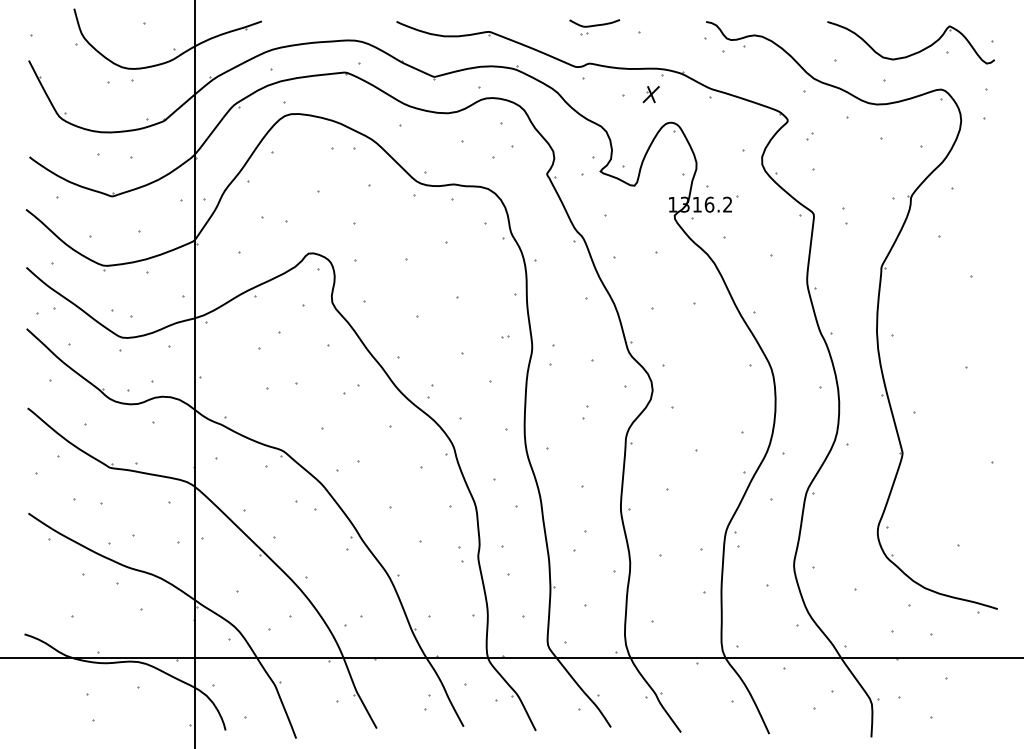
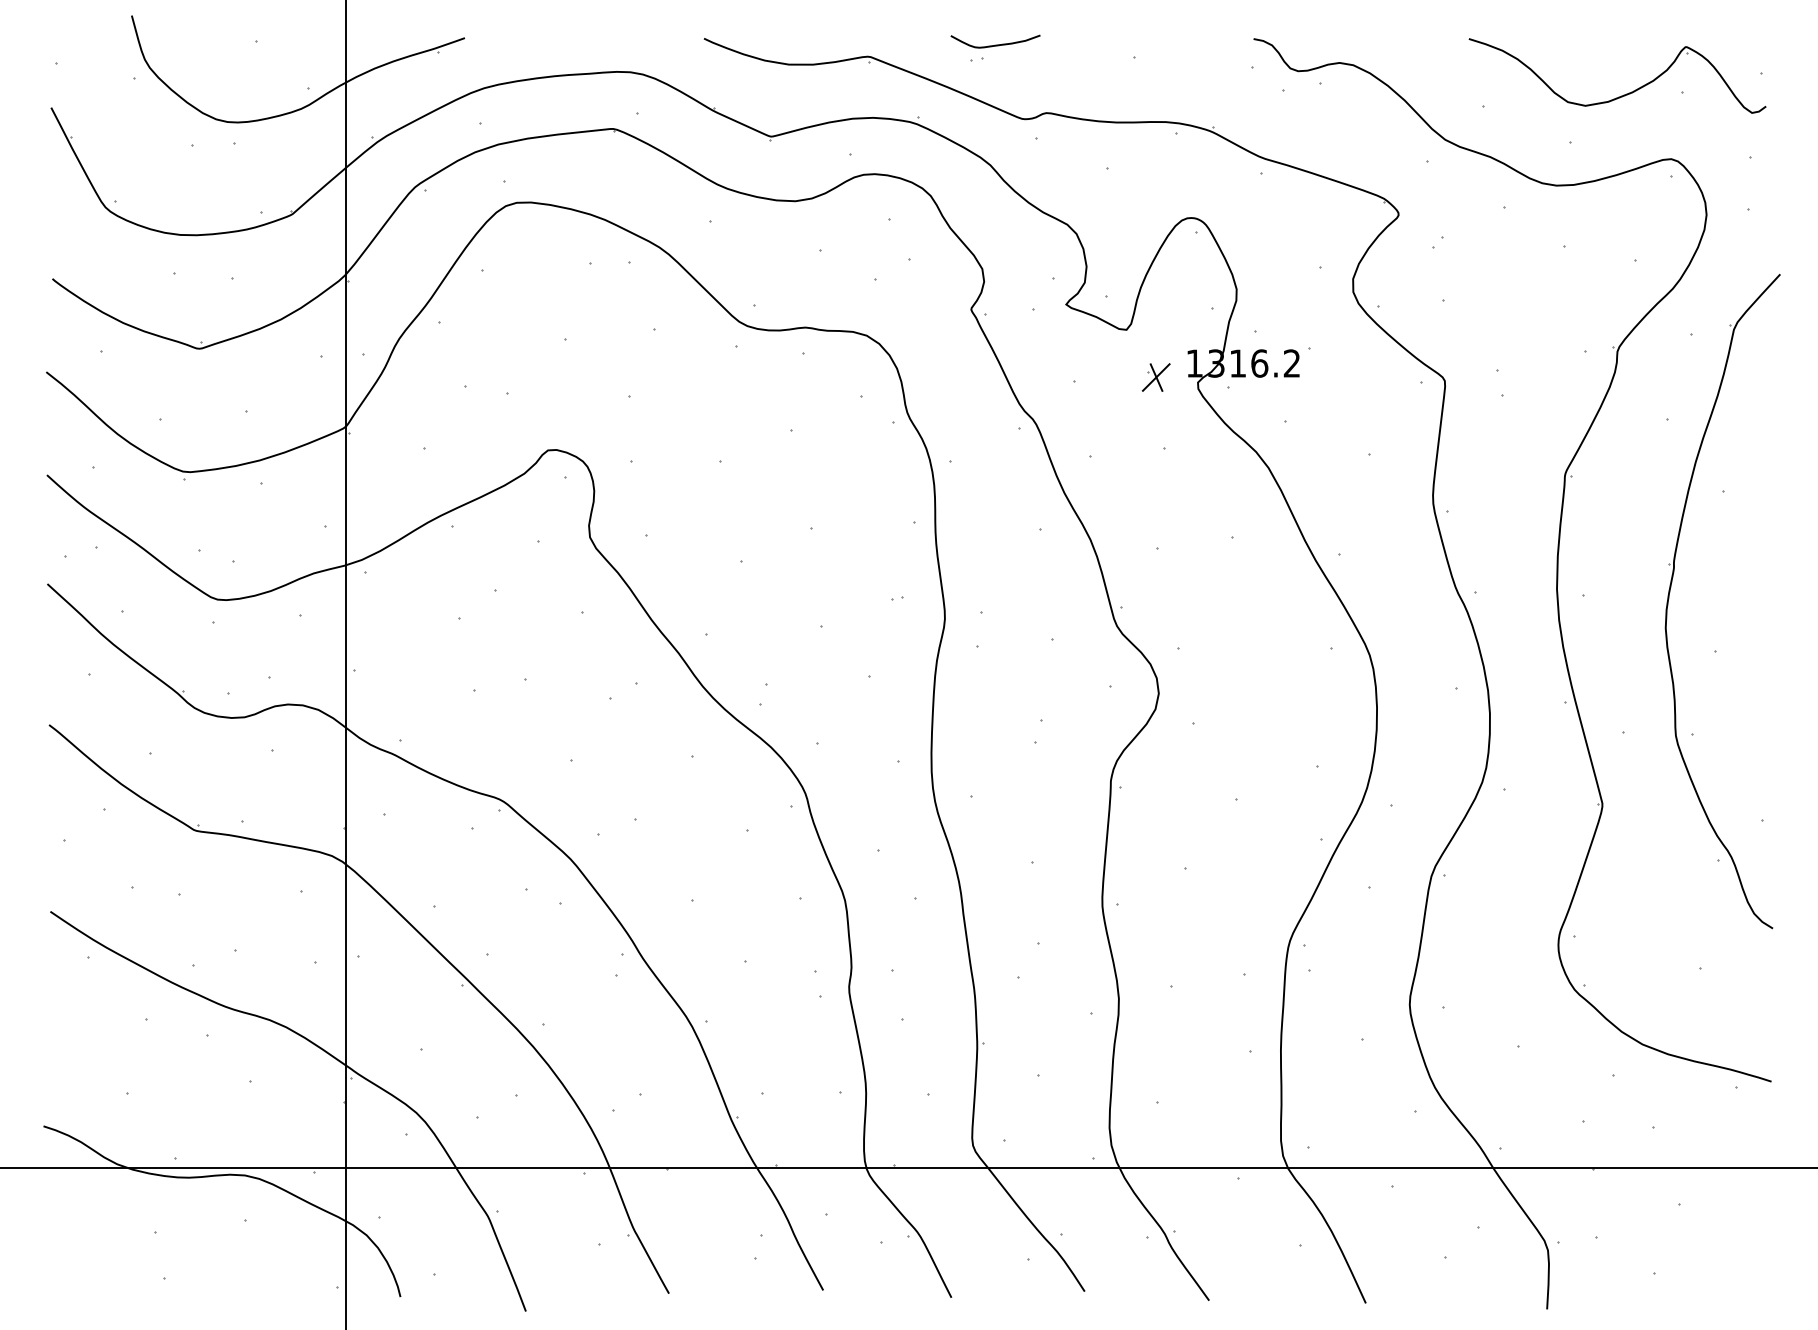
part: (594, 27) -> (995, 48), moved
part: (650, 94) -> (1154, 377), moved
part: (941, 333) -> (1671, 592), added

